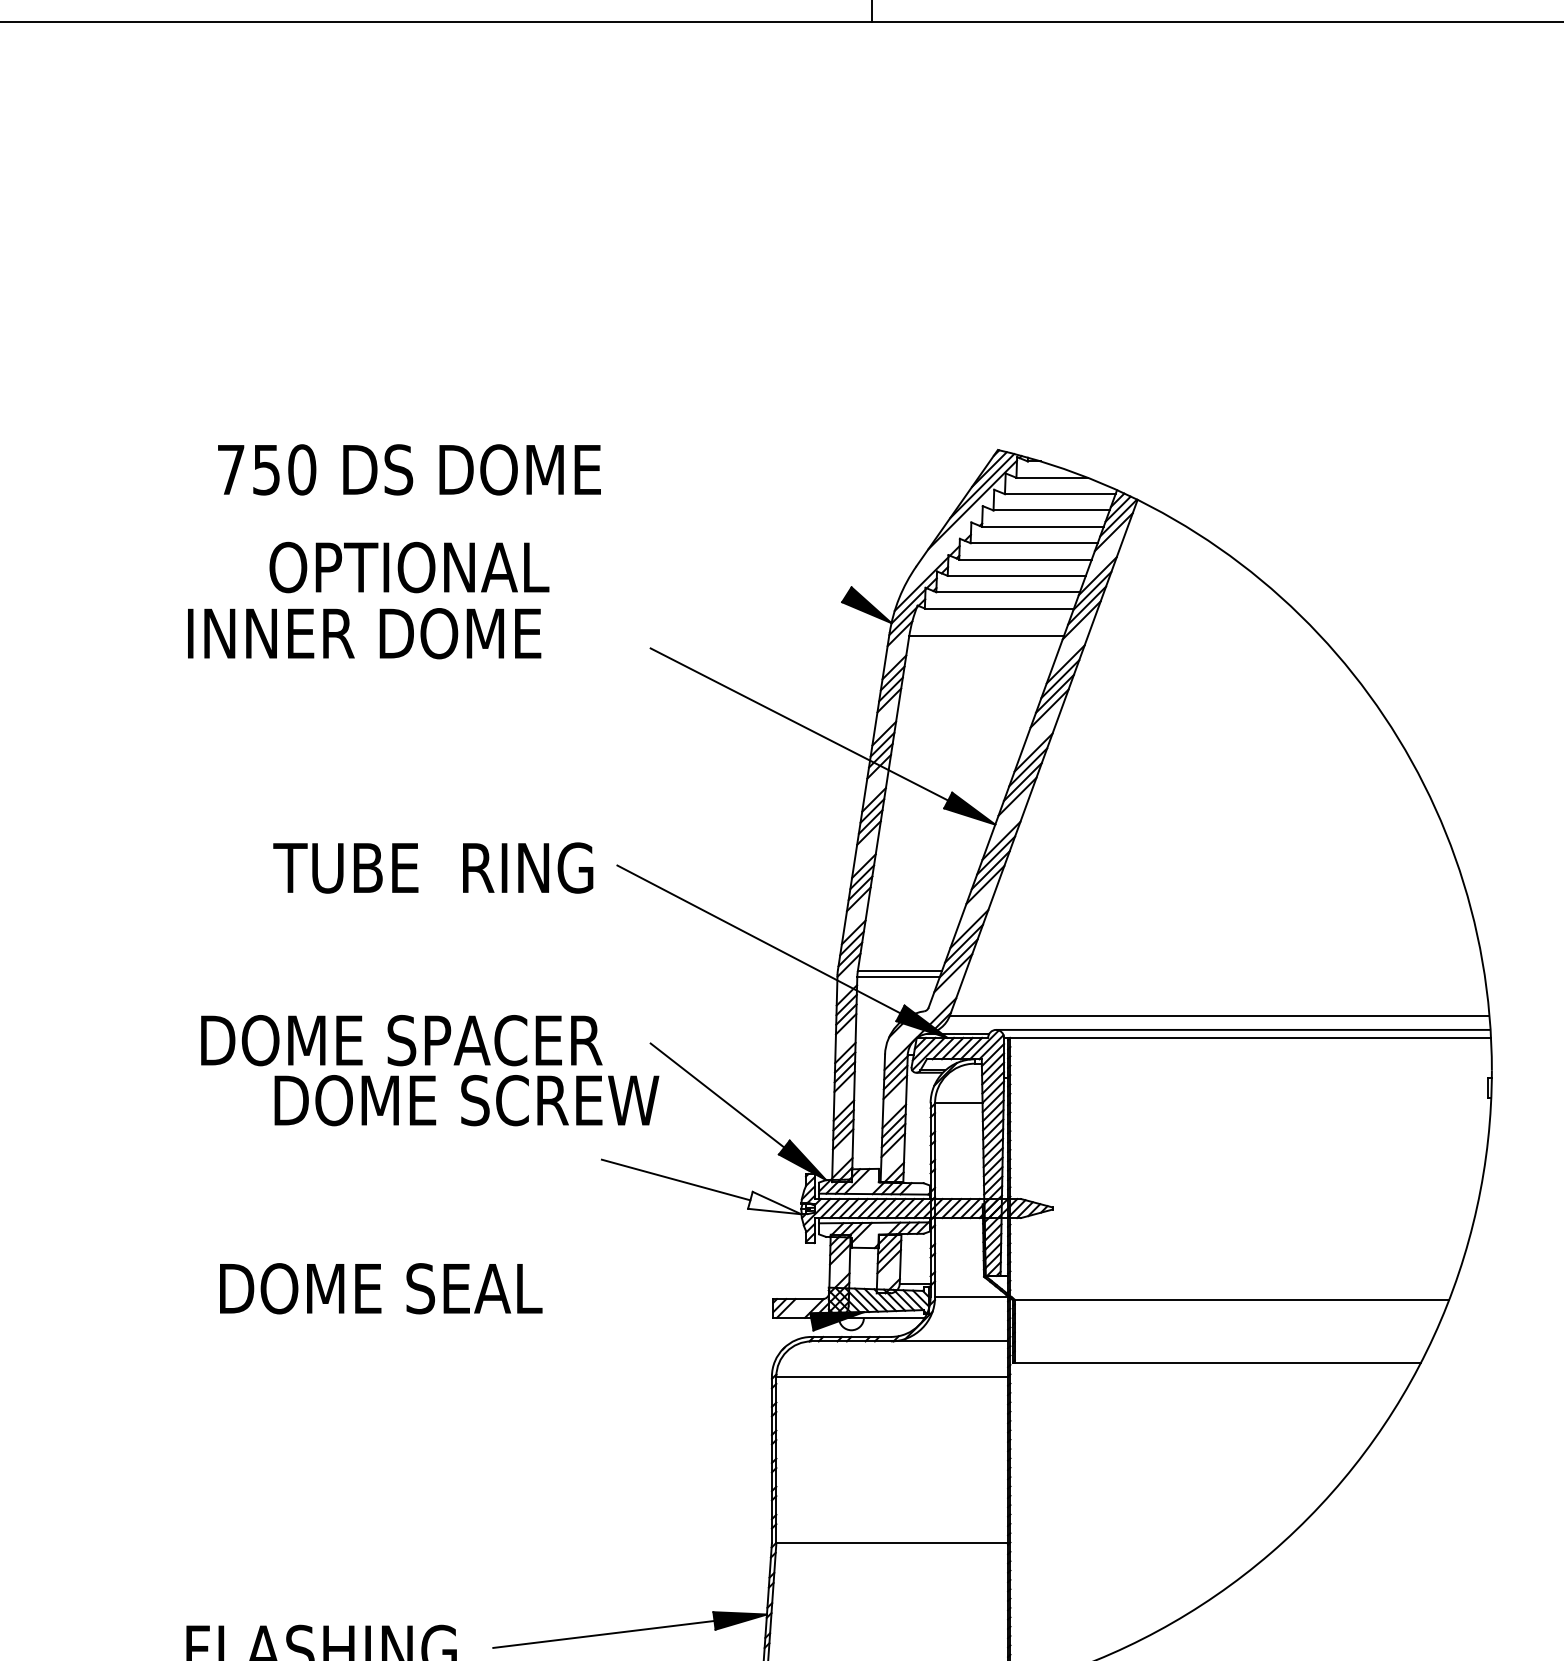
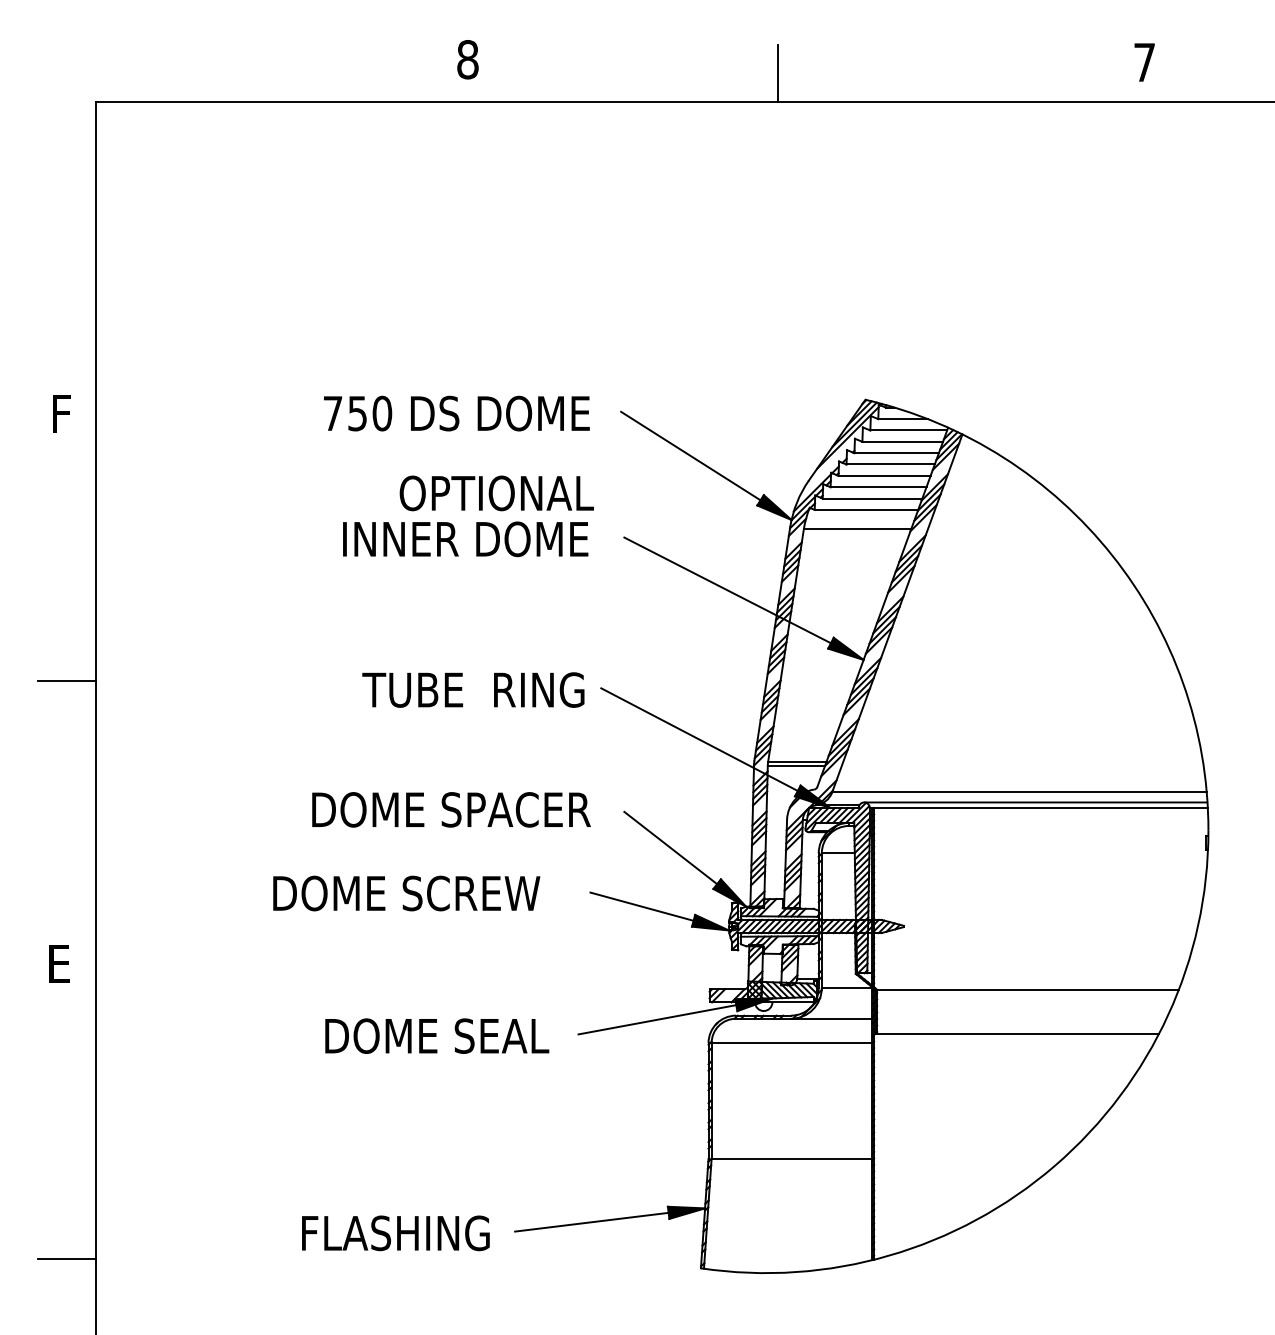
line: (745, 530) -> (690, 455), added
text: (368, 600) -> (468, 516), moved
text: (466, 1100) -> (406, 893), moved
fill: (774, 1202) -> (710, 922), added
text: (381, 1287) -> (437, 1035), moved
line: (698, 1342) -> (657, 1019), added

